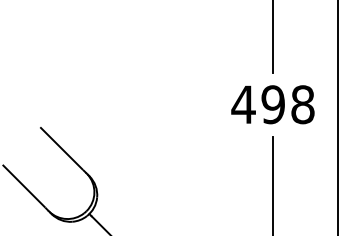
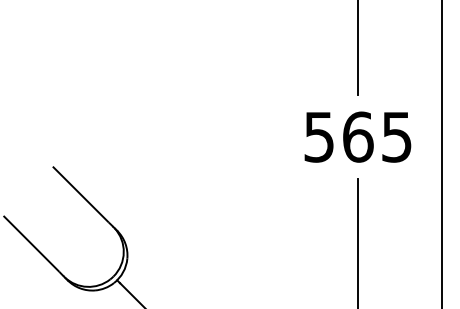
text: (272, 104) -> (357, 136), 498 -> 565

